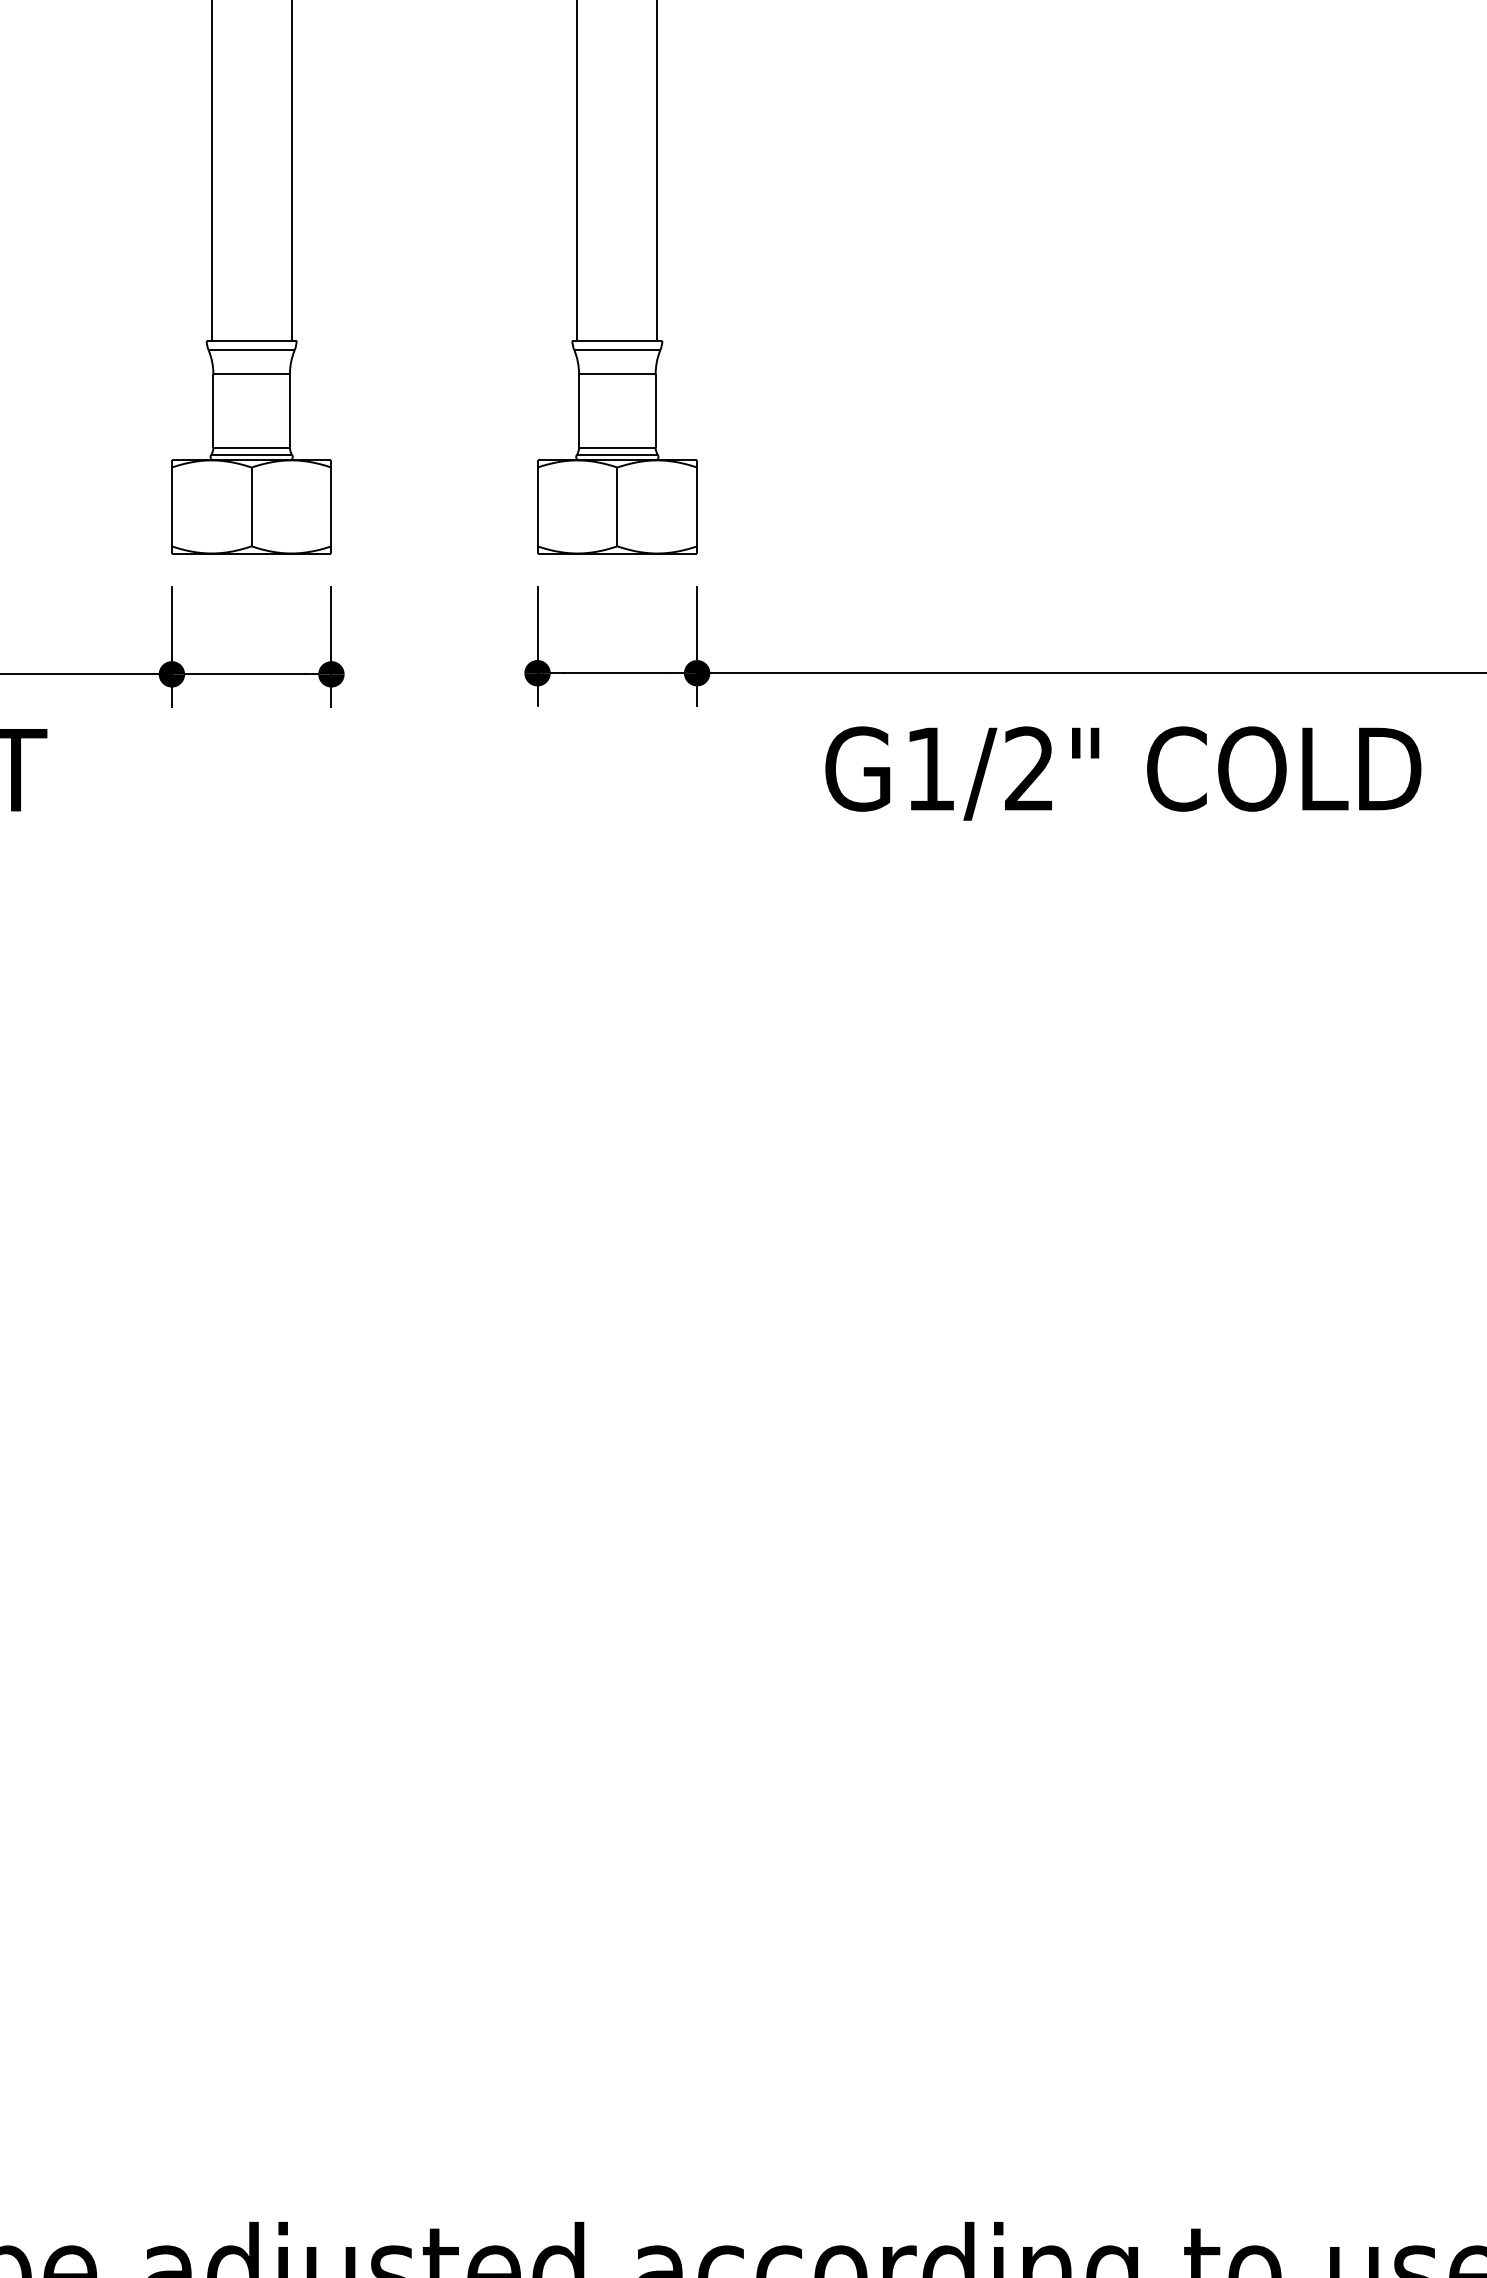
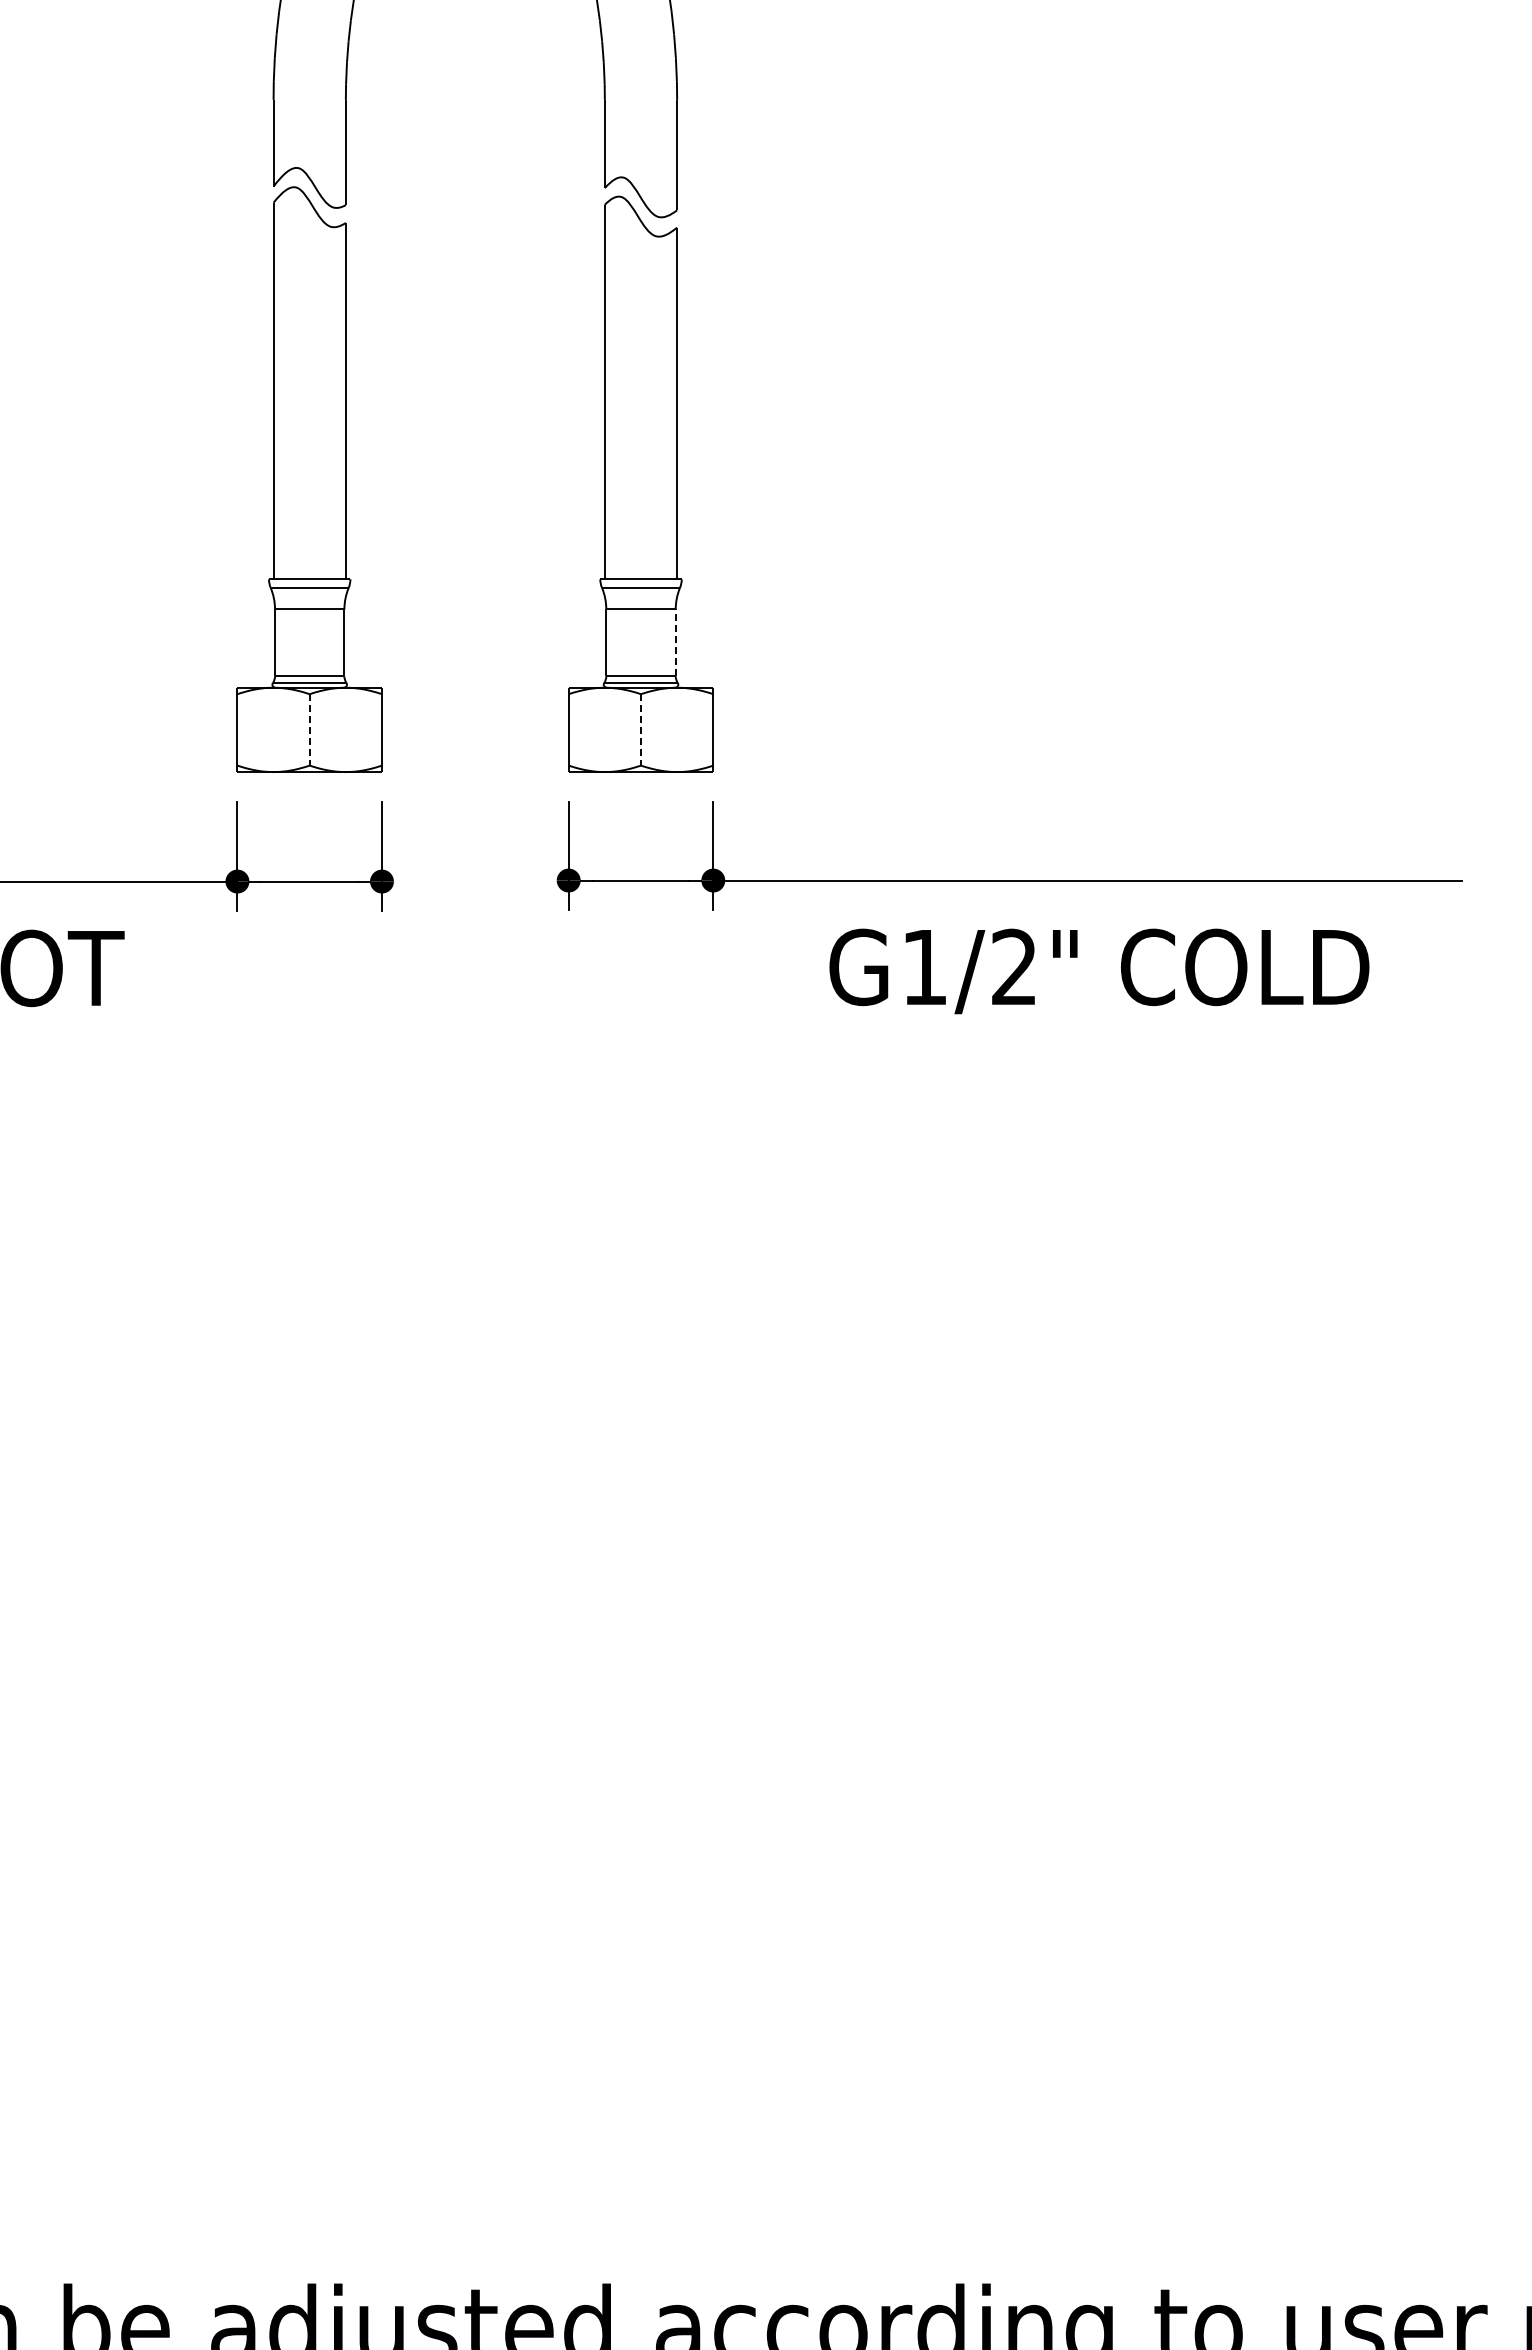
line: (655, 410) -> (675, 642), solid -> dashed
line: (251, 506) -> (309, 729), solid -> dashed
line: (617, 506) -> (641, 729), solid -> dashed

